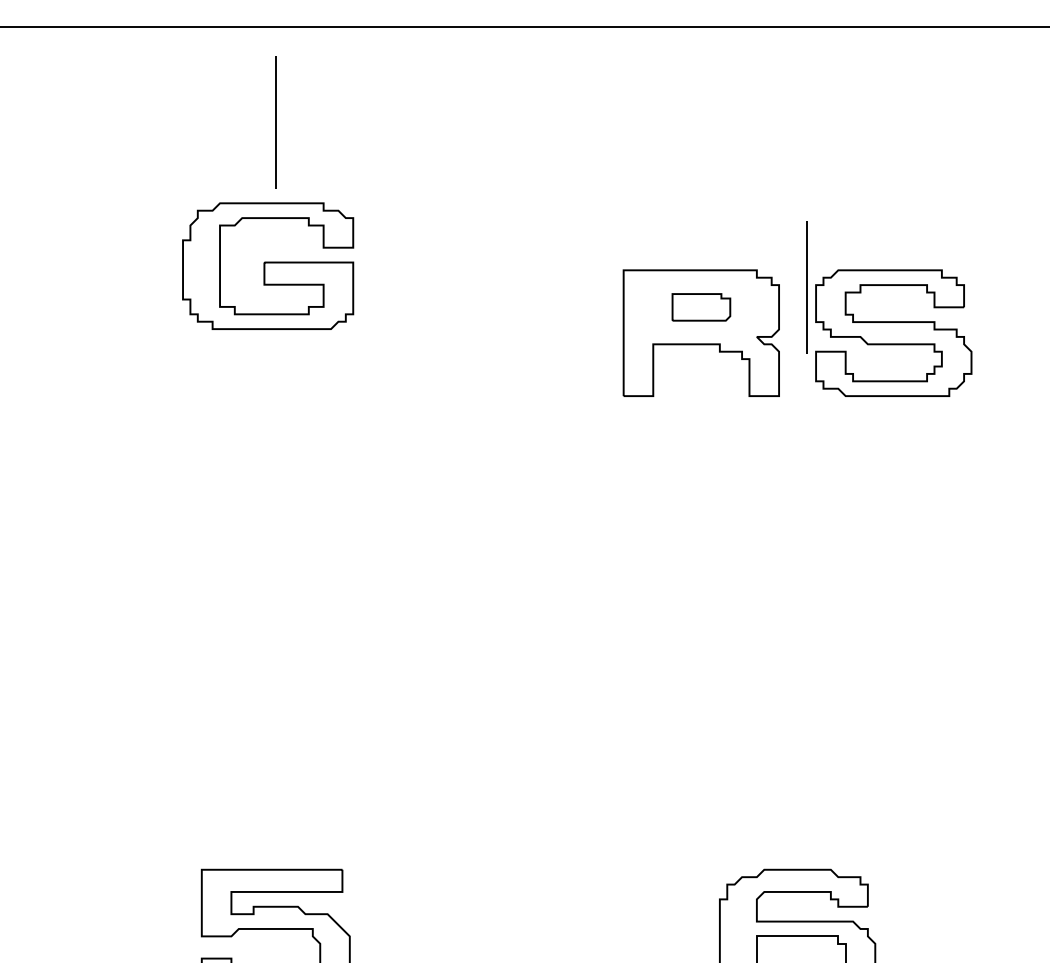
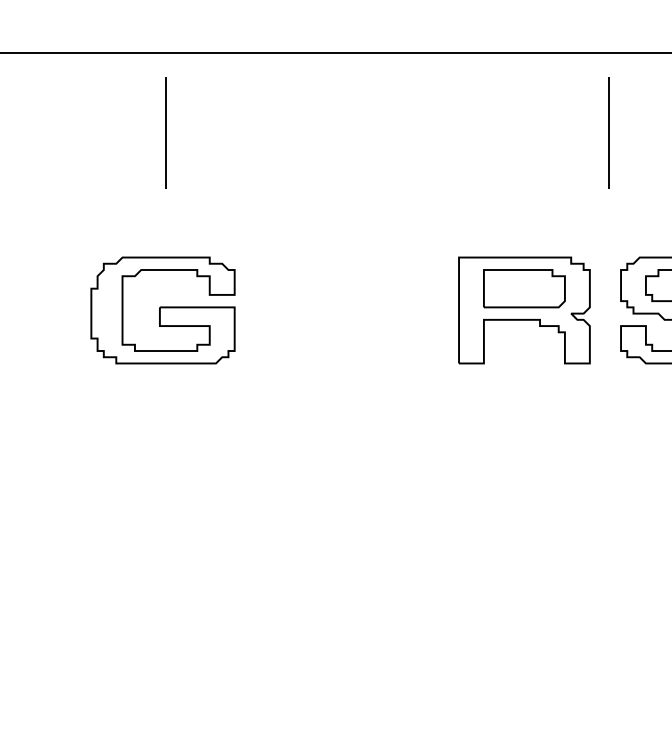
part: (268, 265) -> (163, 309), moved
line: (806, 287) -> (607, 133), moved
part: (701, 307) -> (524, 288), size x1.67

